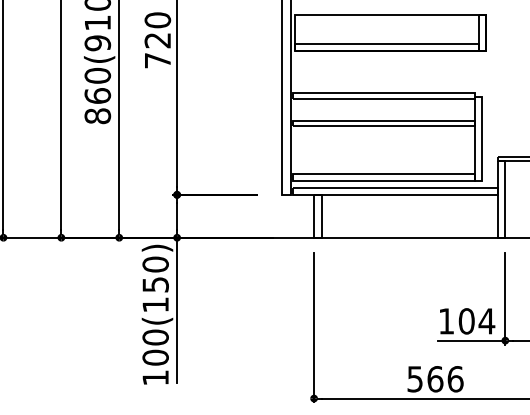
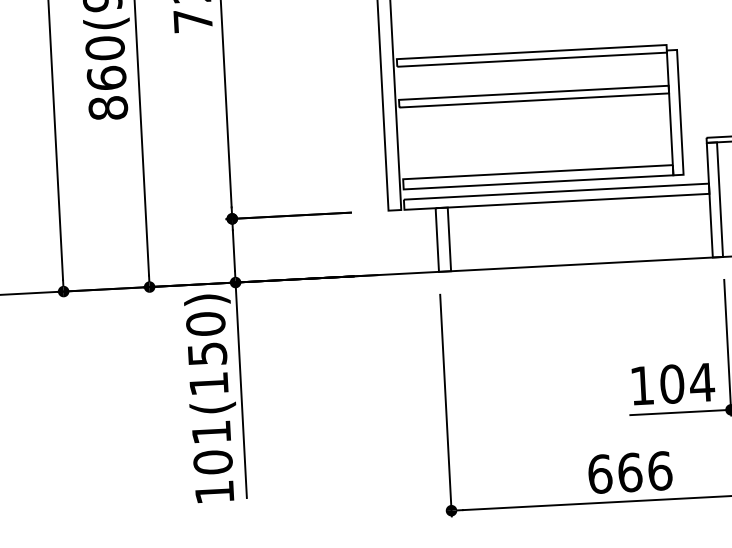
text: (155, 337) -> (211, 432), 100(150) -> 101(150)
text: (415, 379) -> (600, 474), 566 -> 666

